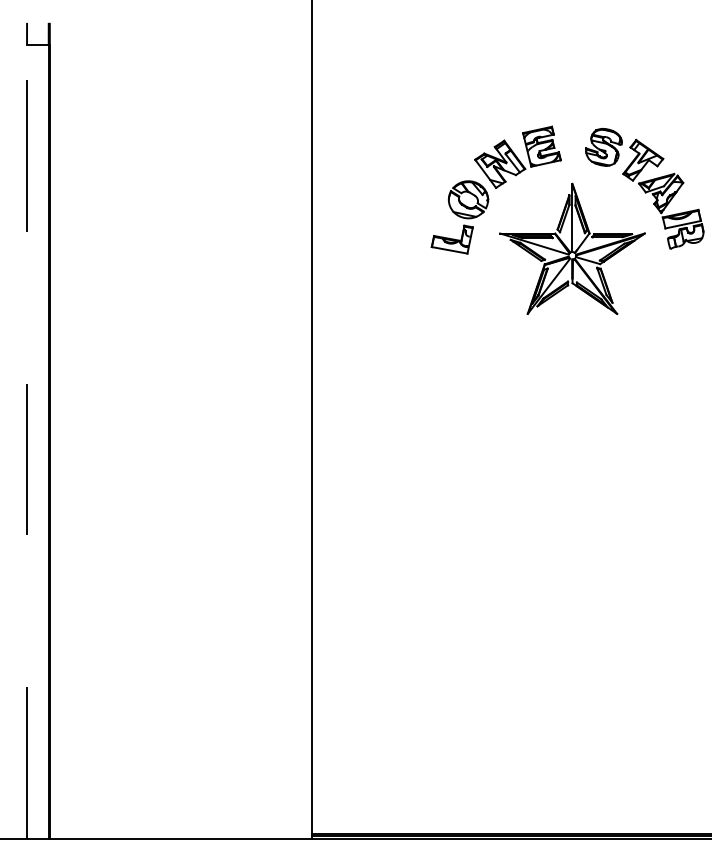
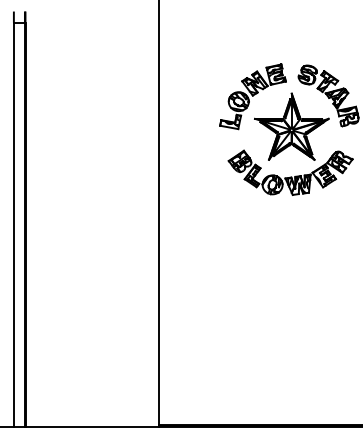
part: (569, 338) -> (290, 172), added
line: (26, 440) -> (13, 224), dashed -> solid

